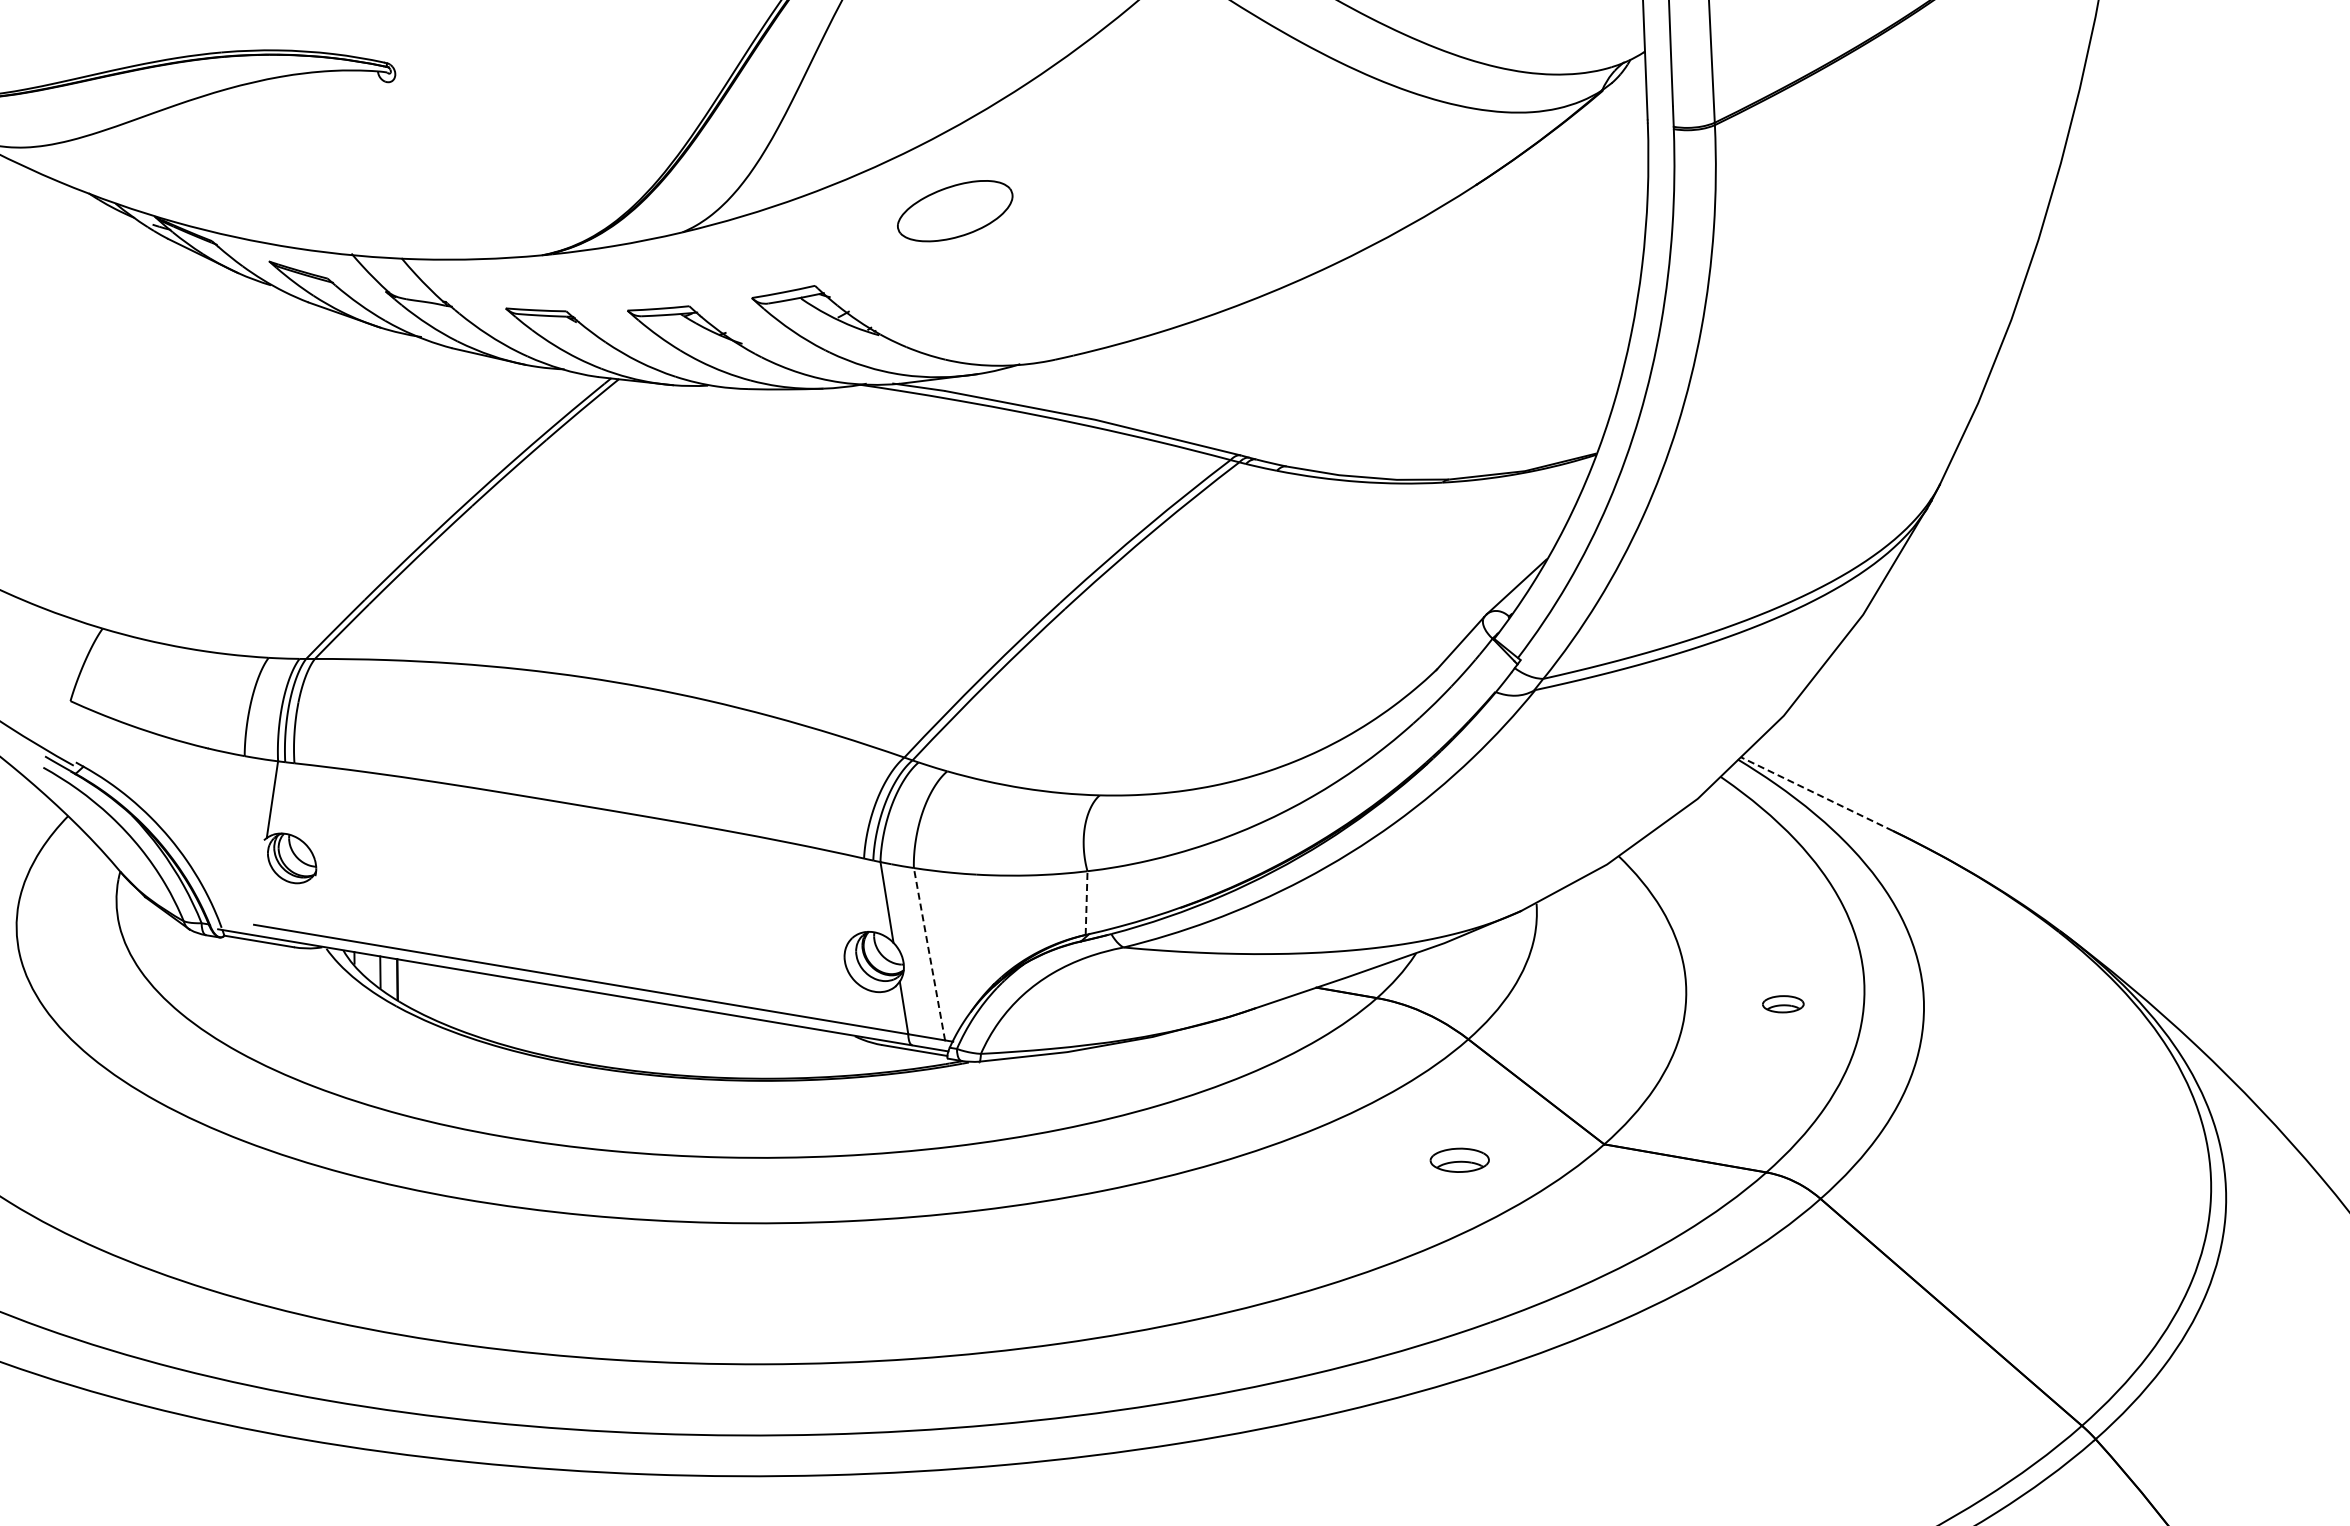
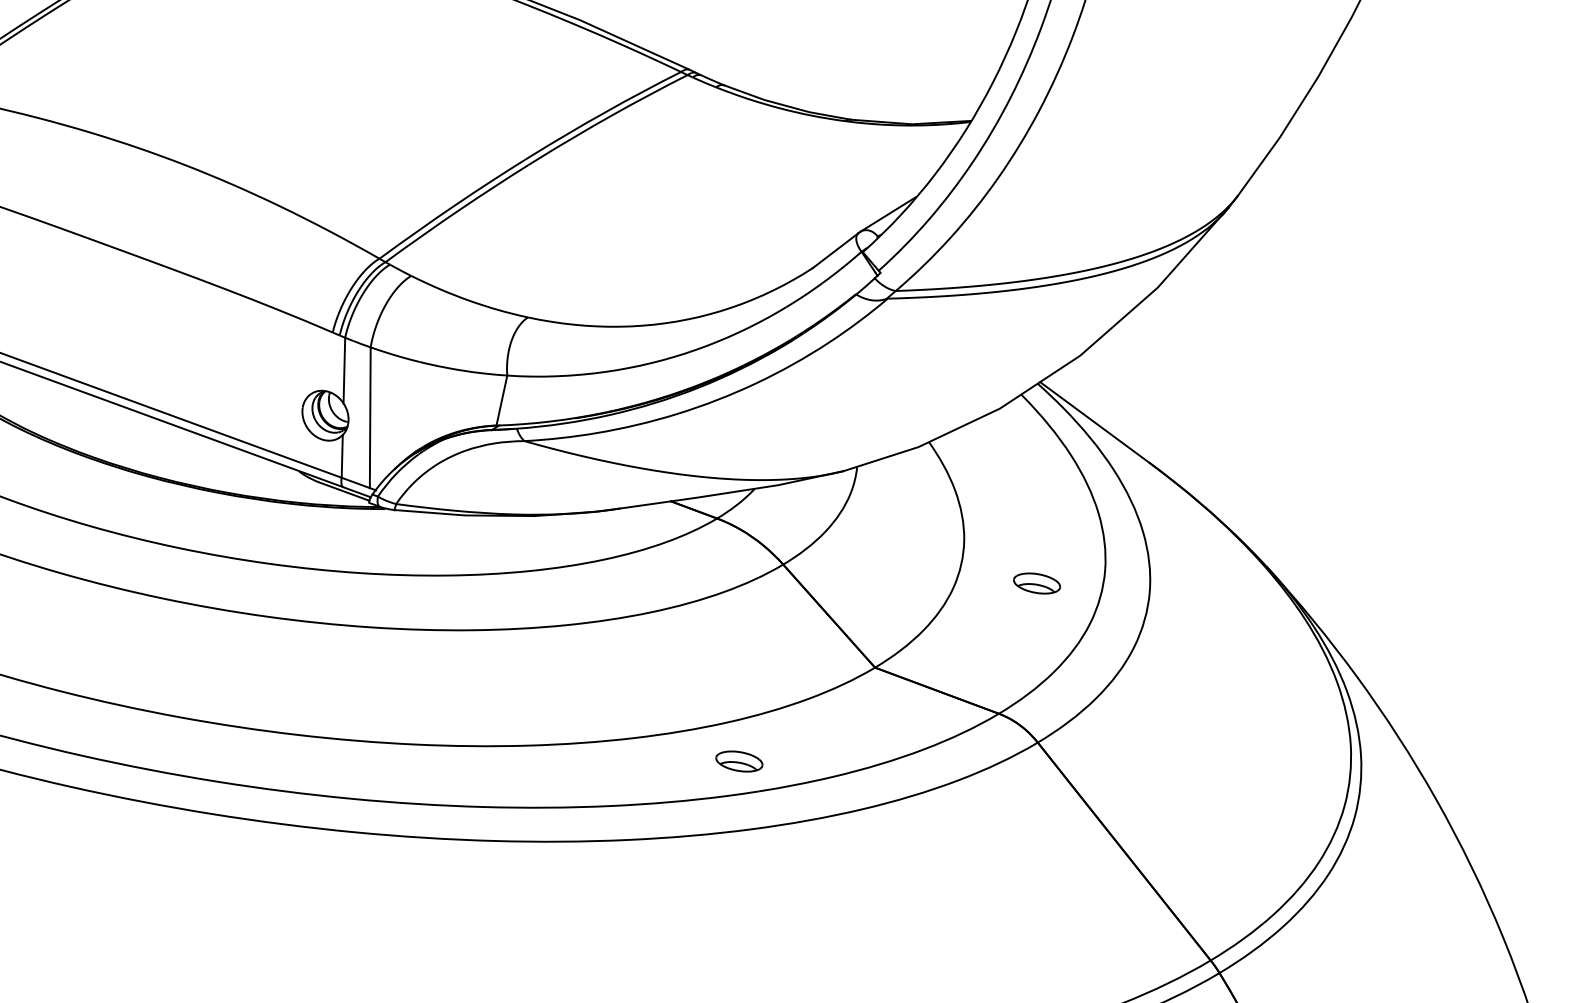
line: (1816, 793) -> (1094, 421), dashed -> solid
line: (1086, 903) -> (501, 400), dashed -> solid
line: (929, 954) -> (370, 417), dashed -> solid
part: (1783, 1003) -> (1037, 582), size x1.43
part: (1459, 1159) -> (739, 760), moved

